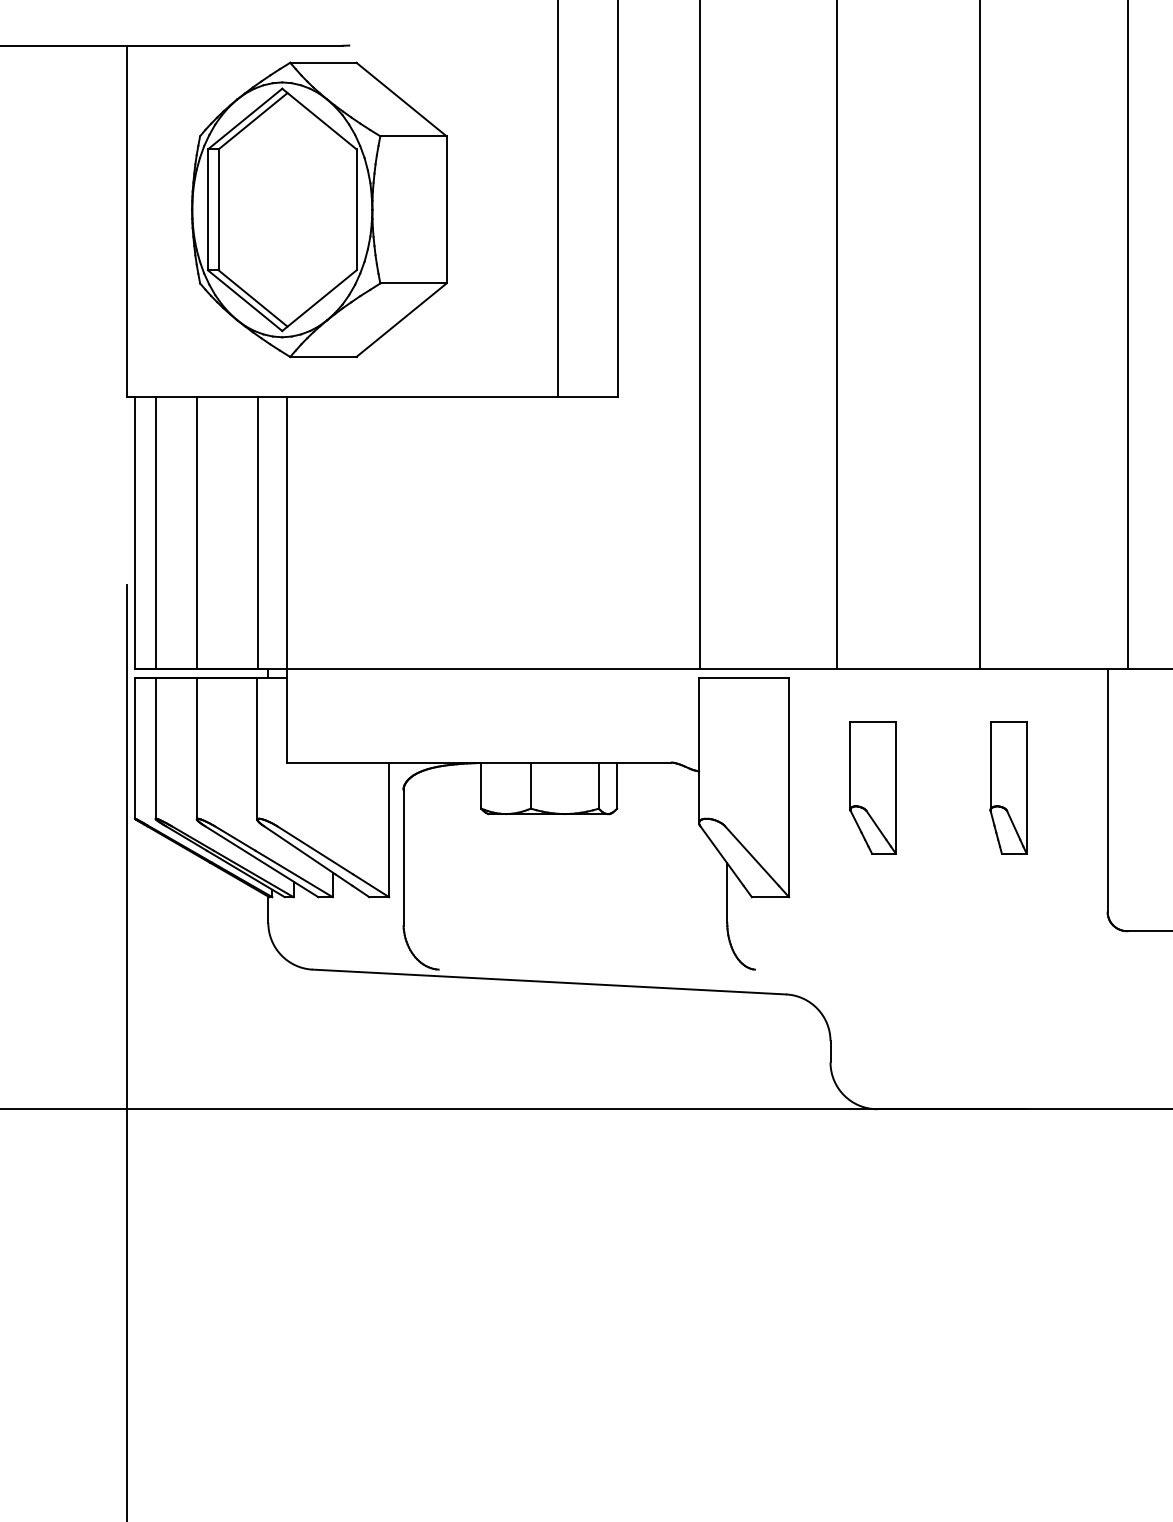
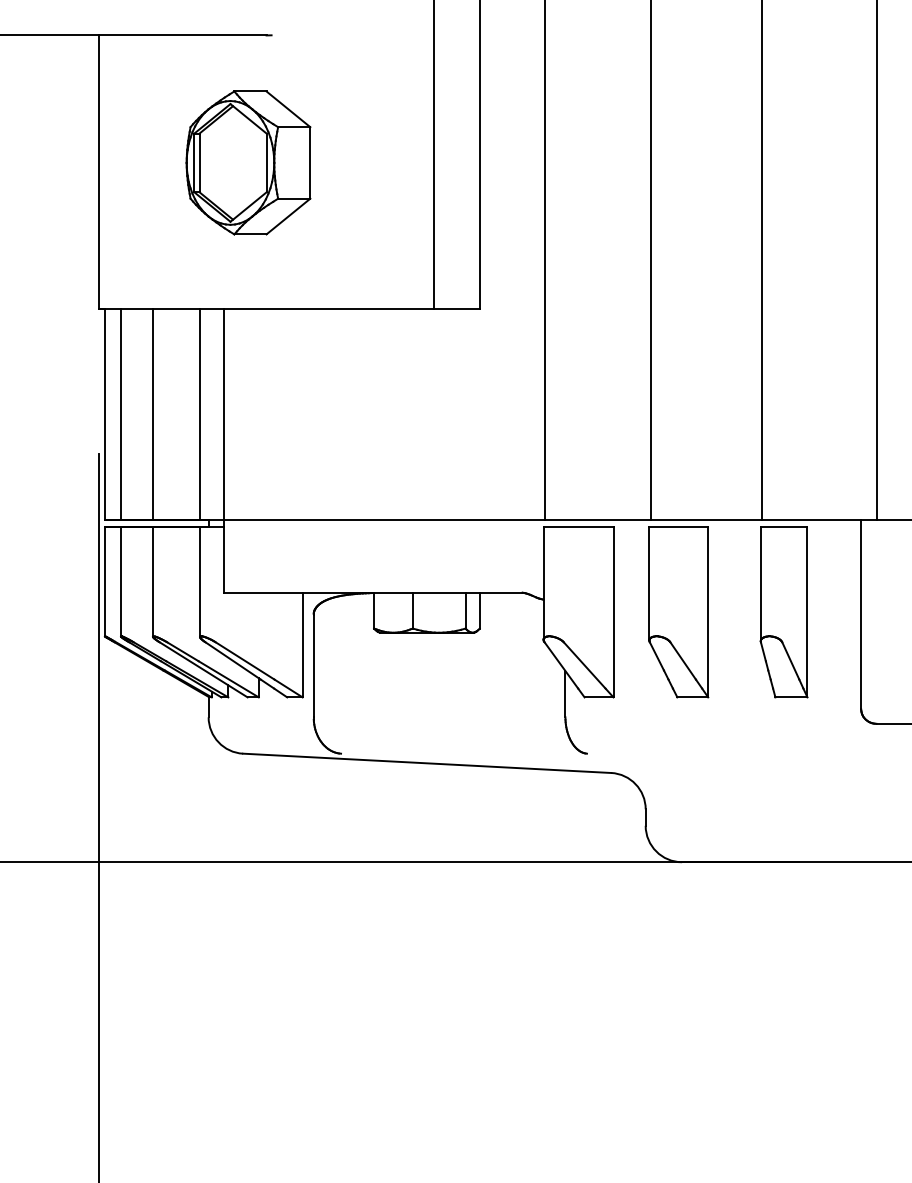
part: (319, 209) -> (248, 162), size x0.62
part: (872, 787) -> (678, 612), size x1.67
part: (1008, 787) -> (784, 612), size x1.67

